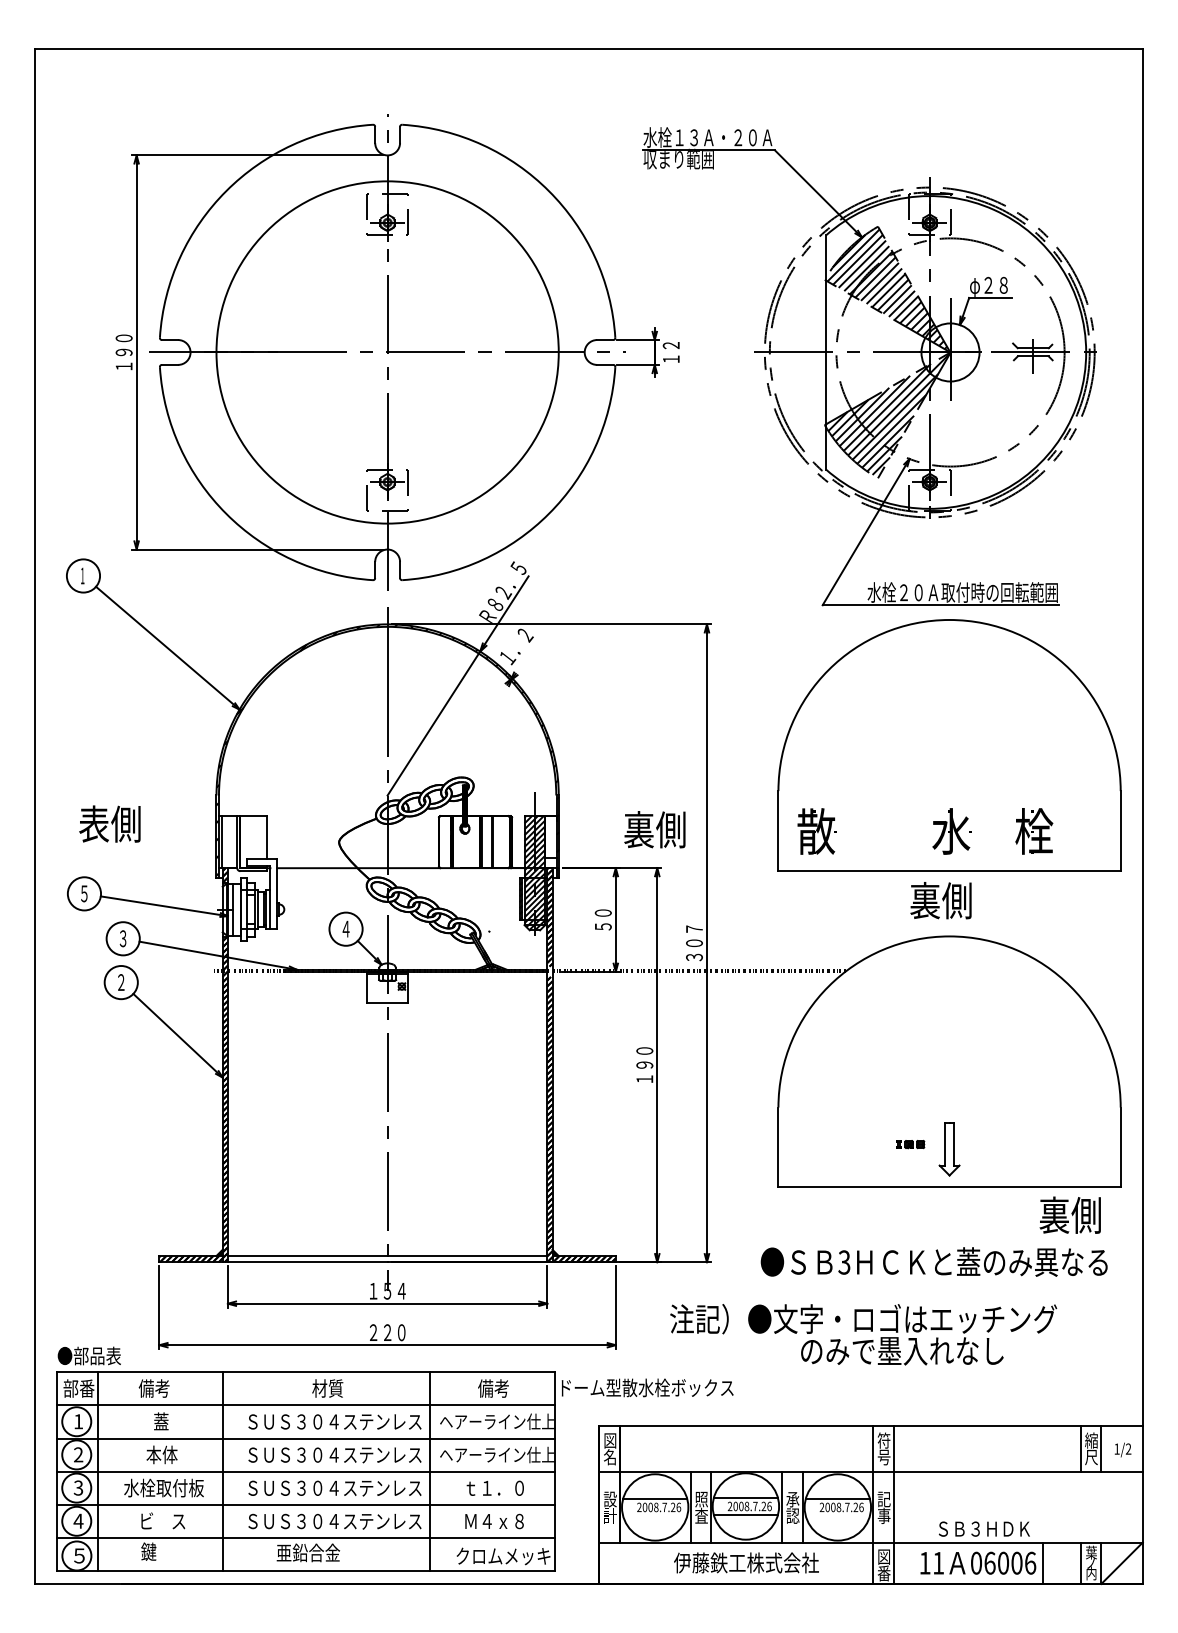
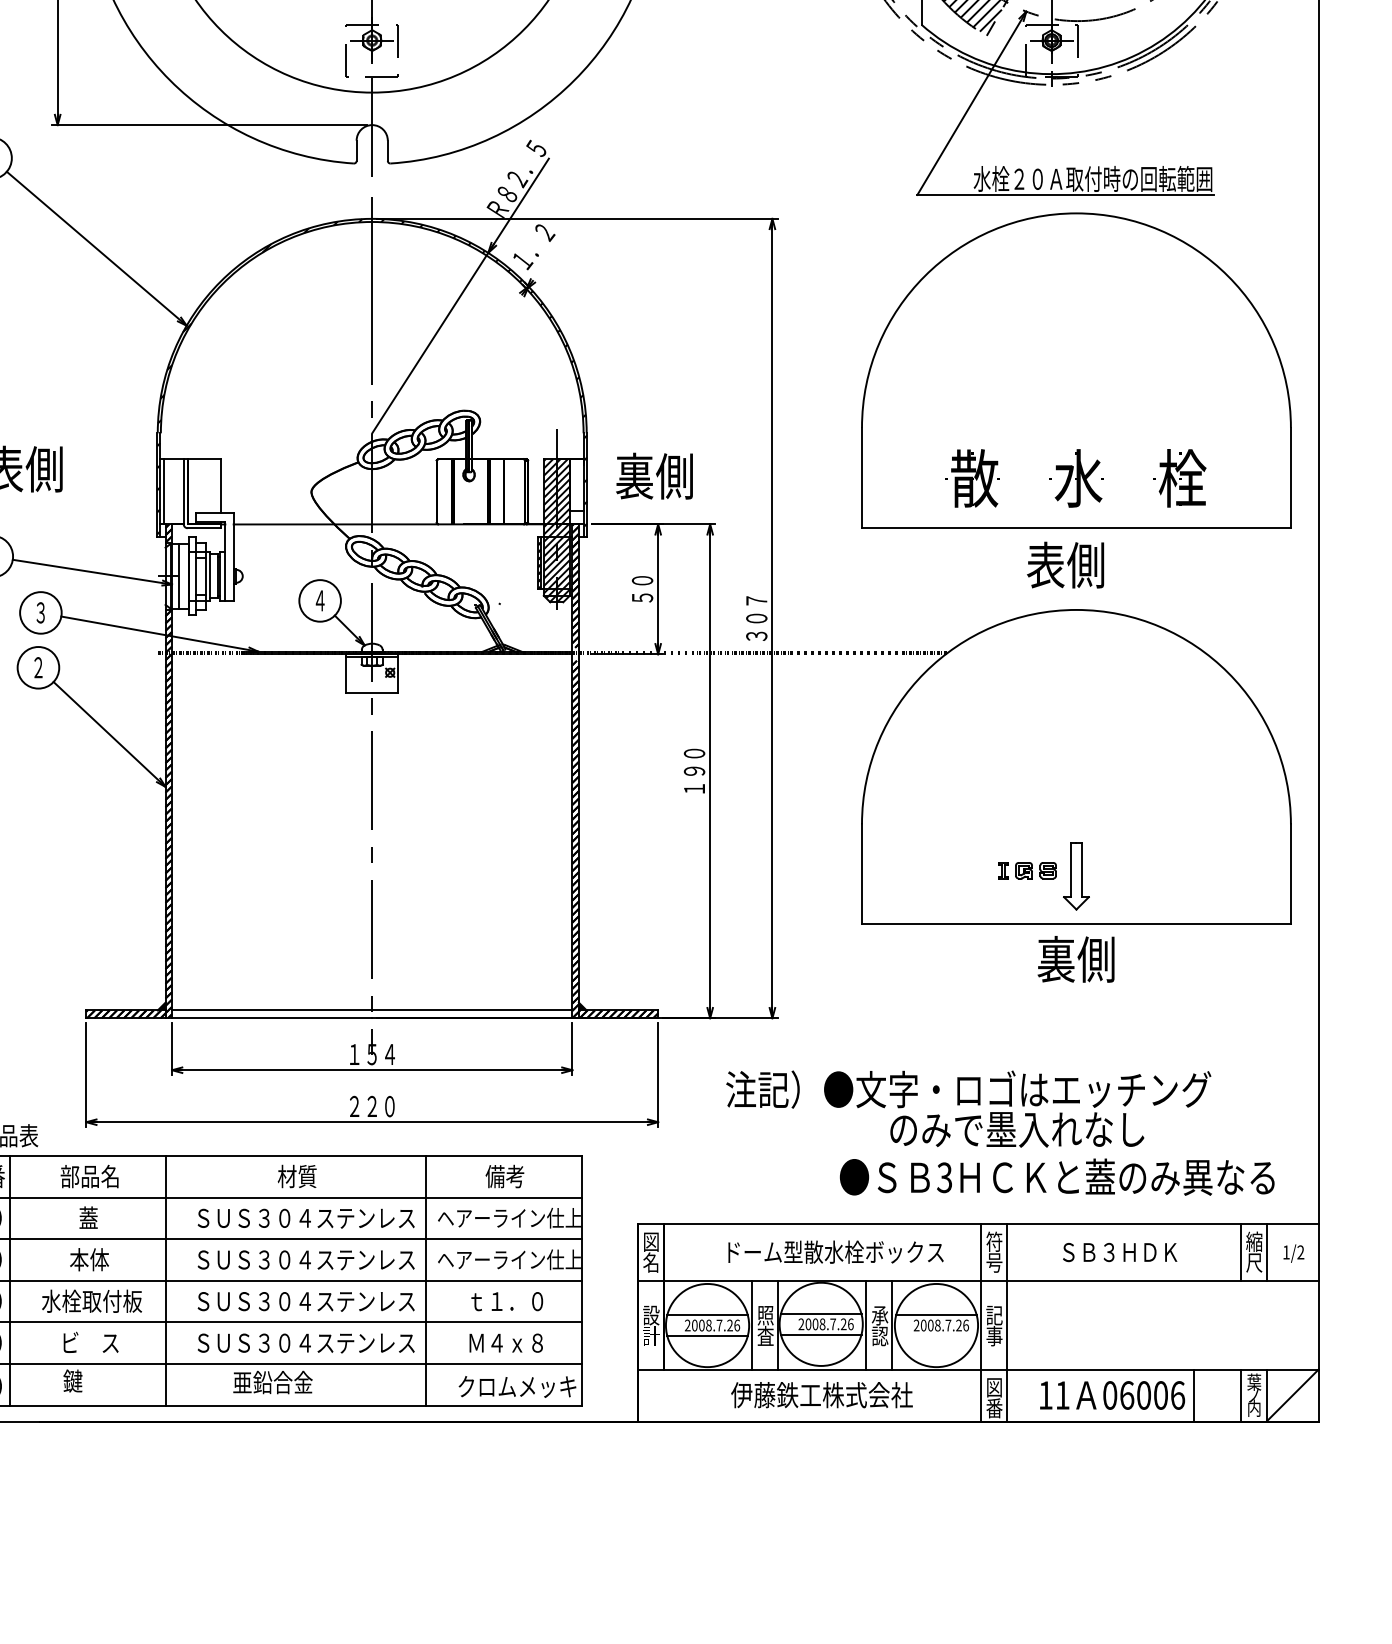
text: (654, 829) -> (654, 475), moved
part: (816, 831) -> (974, 478), moved
text: (925, 902) -> (1046, 567), 裏側 -> 表側
part: (910, 1144) -> (1027, 870), size x1.67
text: (1069, 1214) -> (1075, 958), moved
text: (933, 1261) -> (1056, 1176), moved
text: (647, 1387) -> (835, 1251), moved
text: (161, 1388) -> (88, 1176), 備考 -> 部品名
line: (655, 1515) -> (707, 1335), added
text: (983, 1528) -> (1118, 1251), moved

